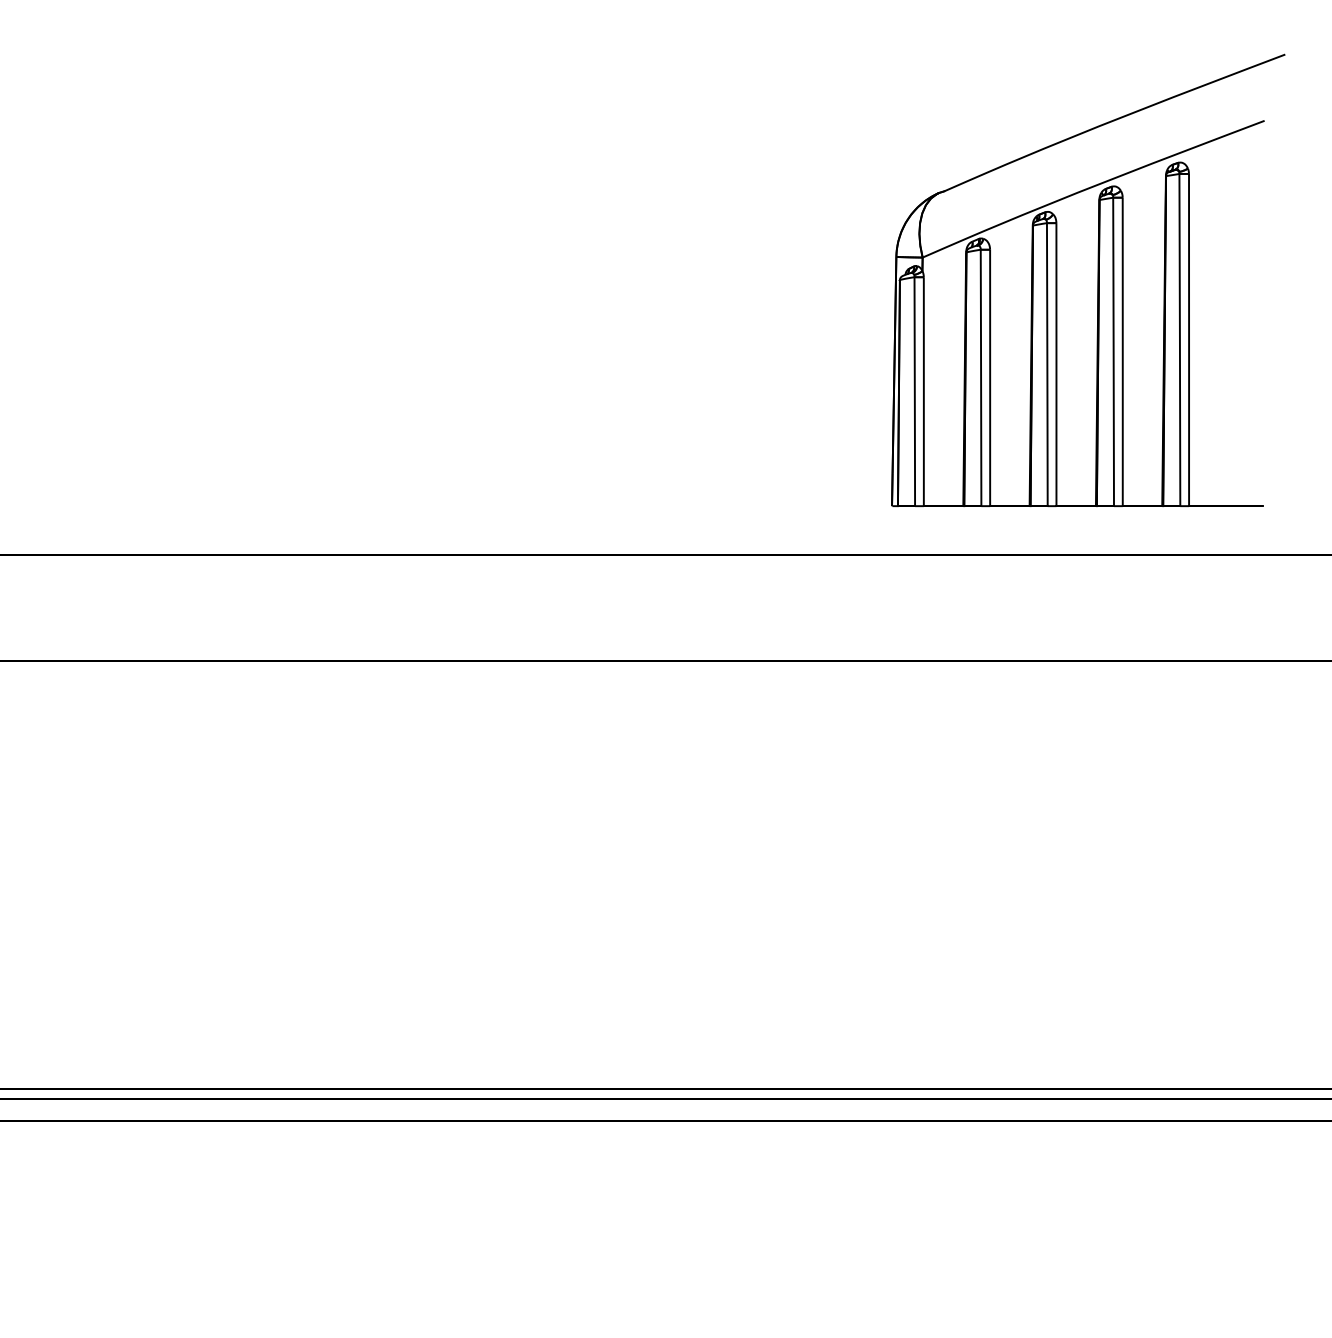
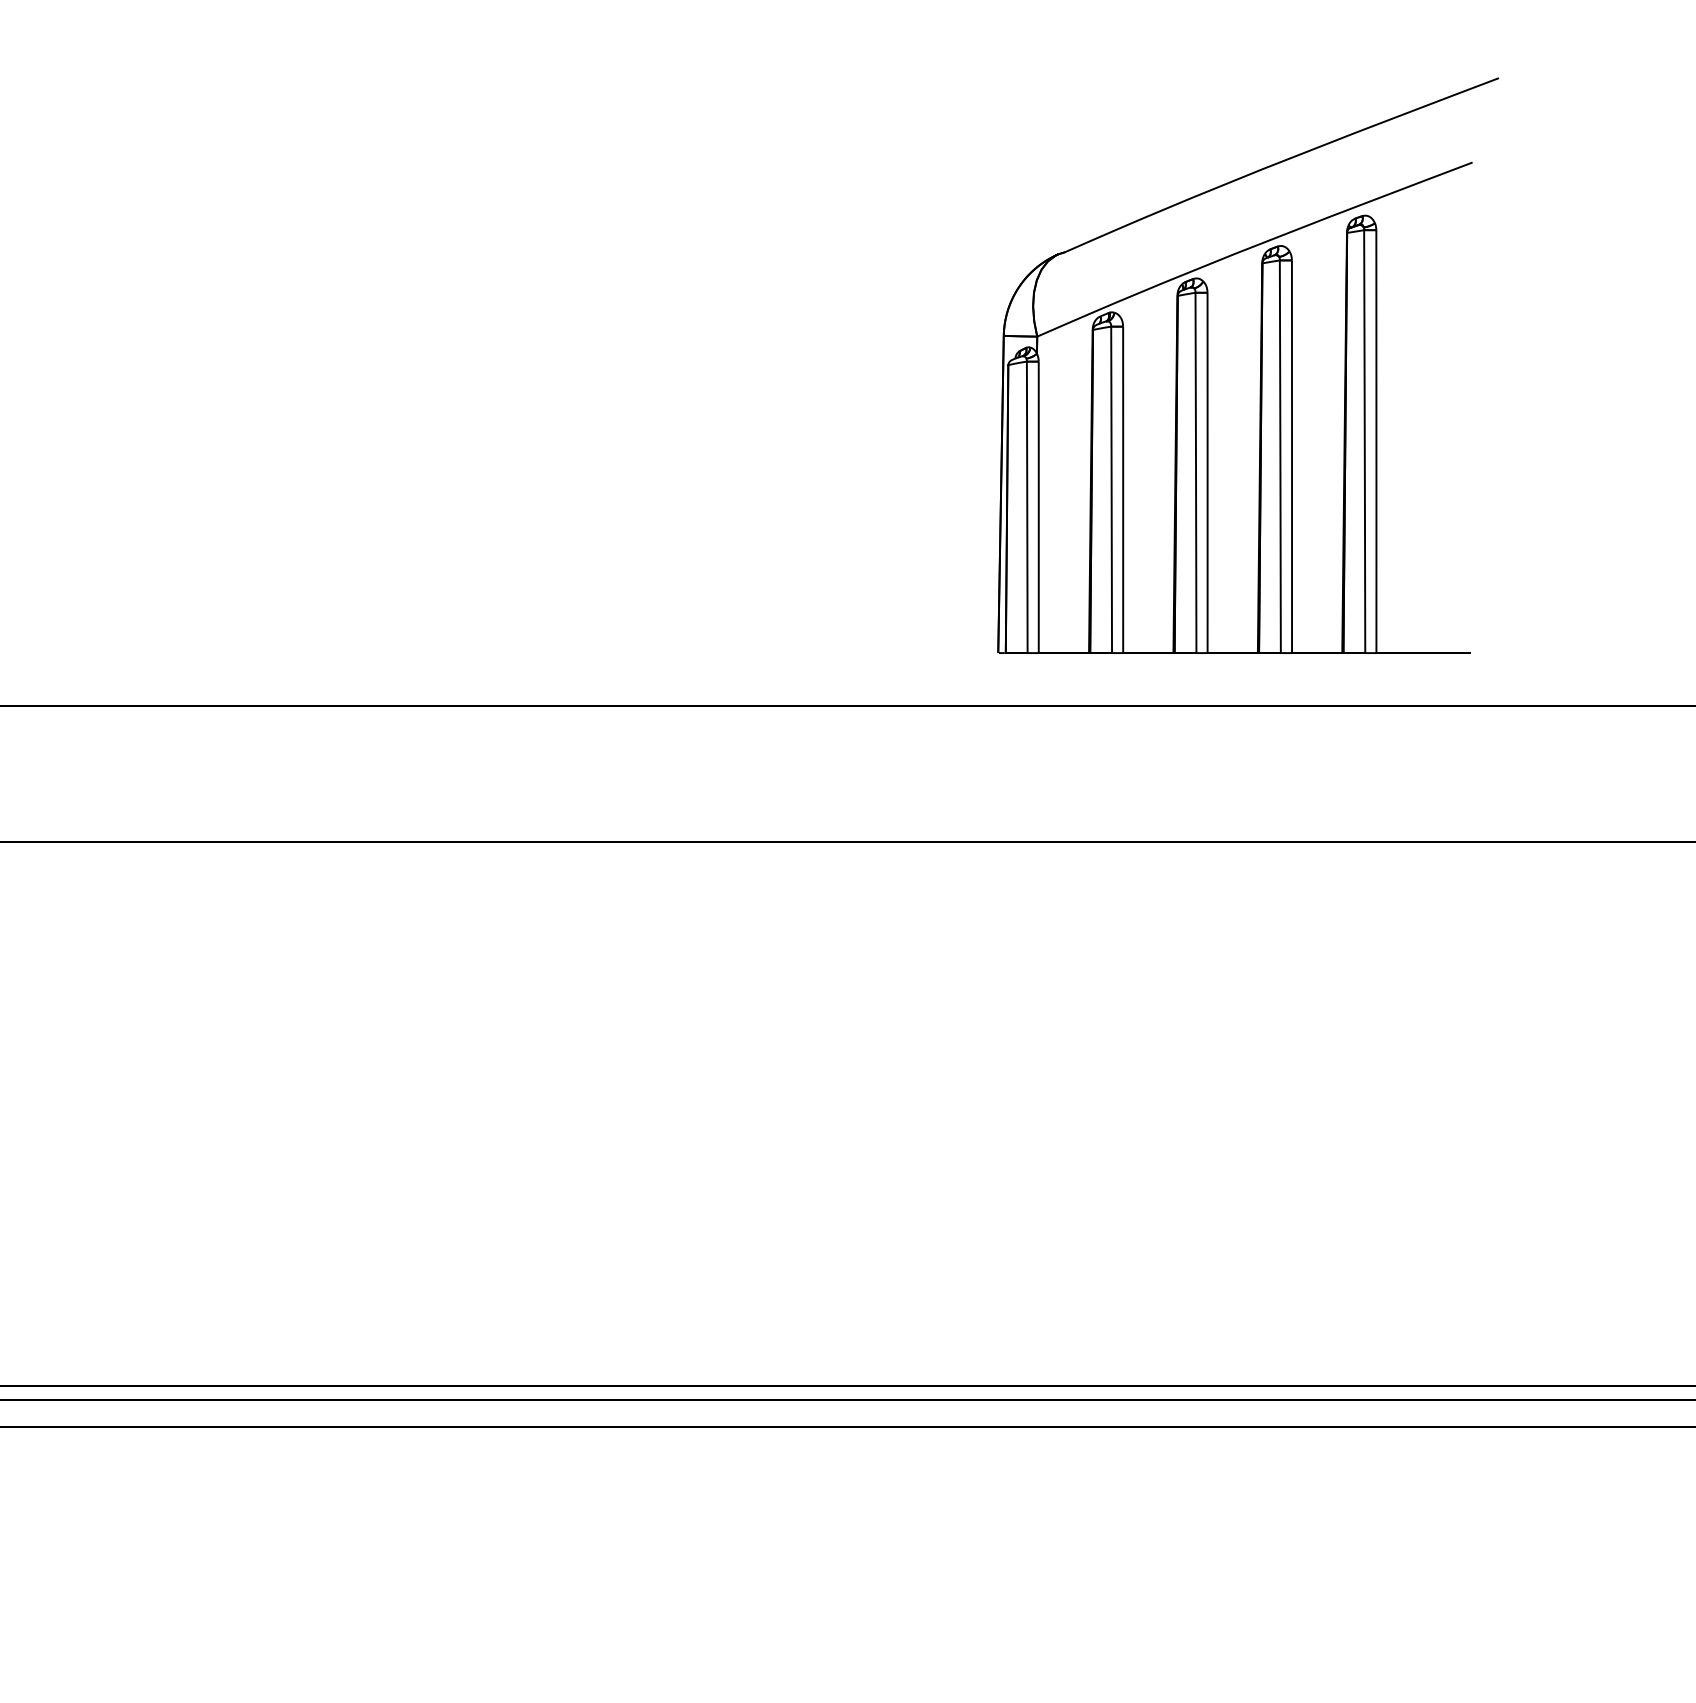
part: (1097, 280) -> (1259, 365), moved

